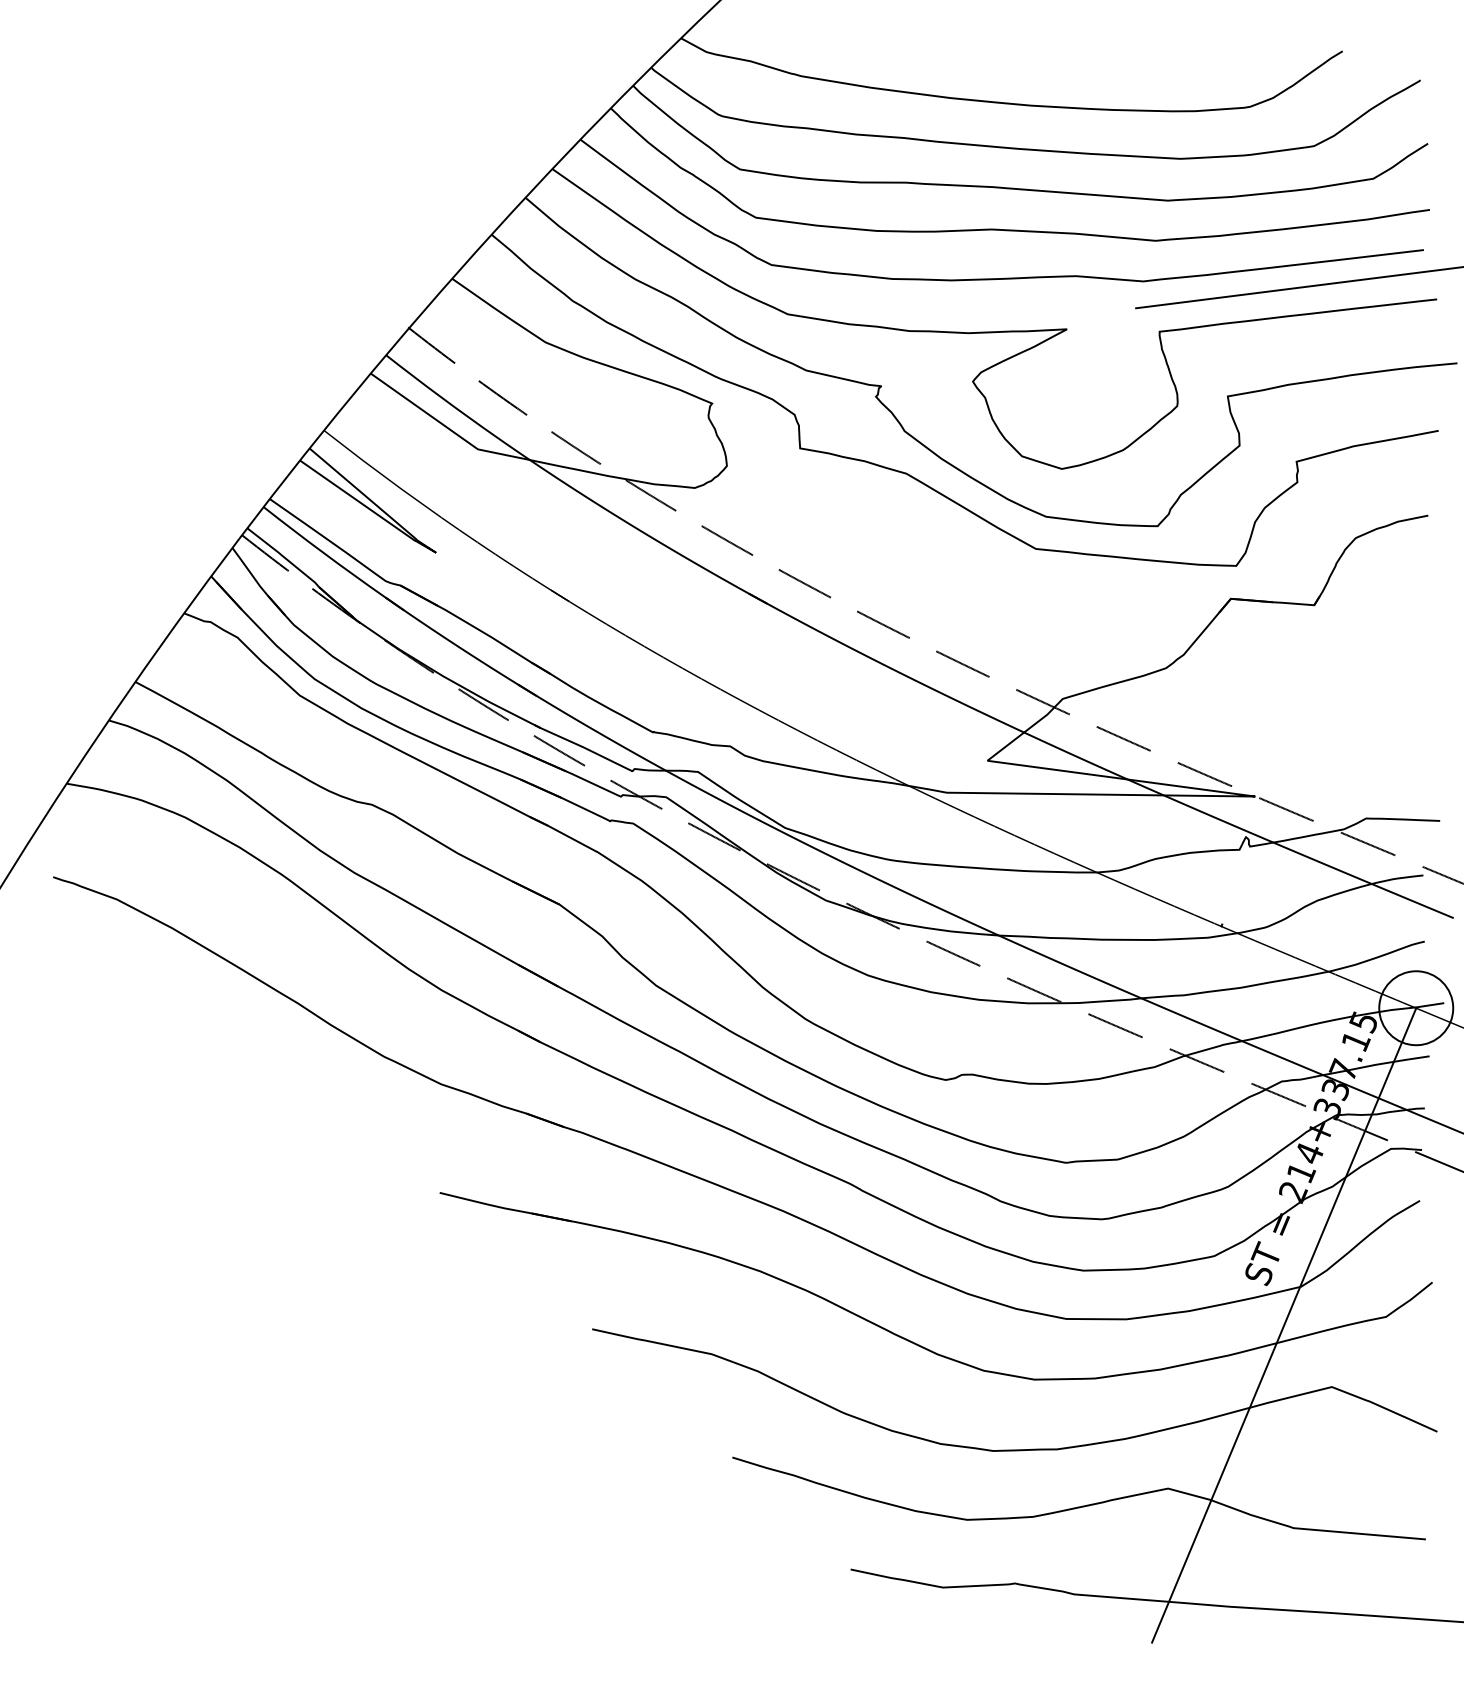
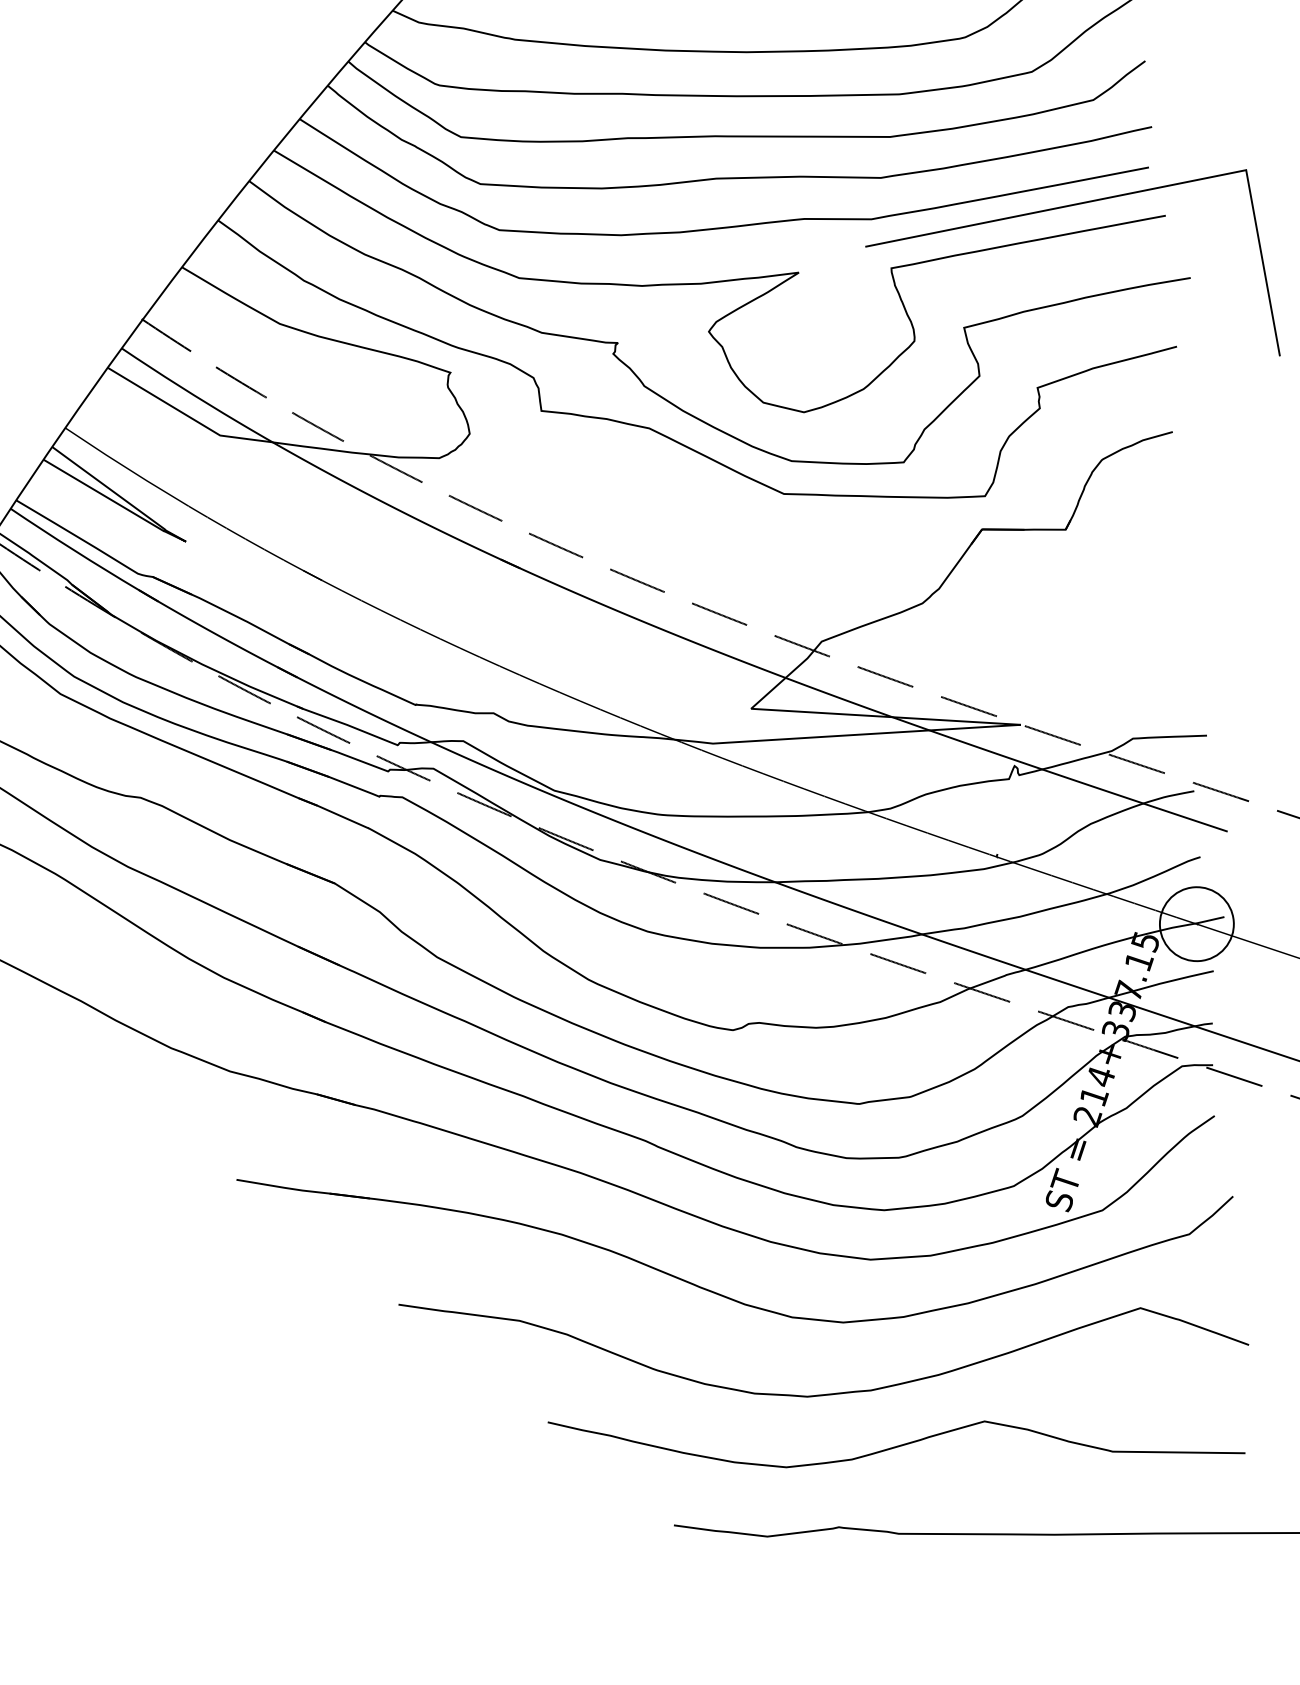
line: (1284, 1325) -> (1088, 1250), removed

